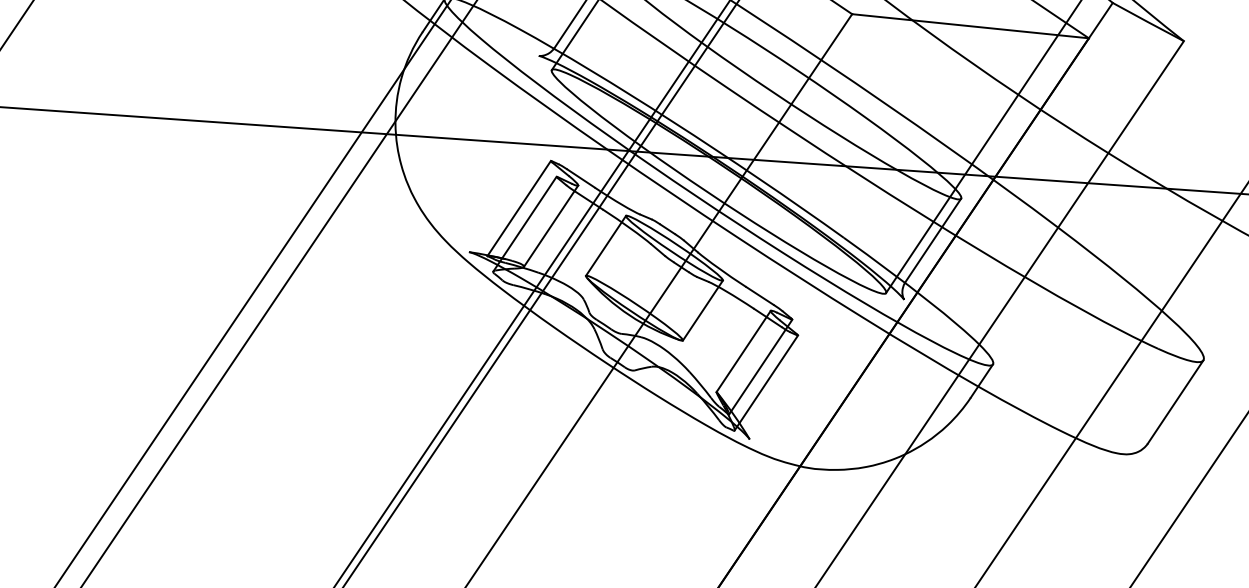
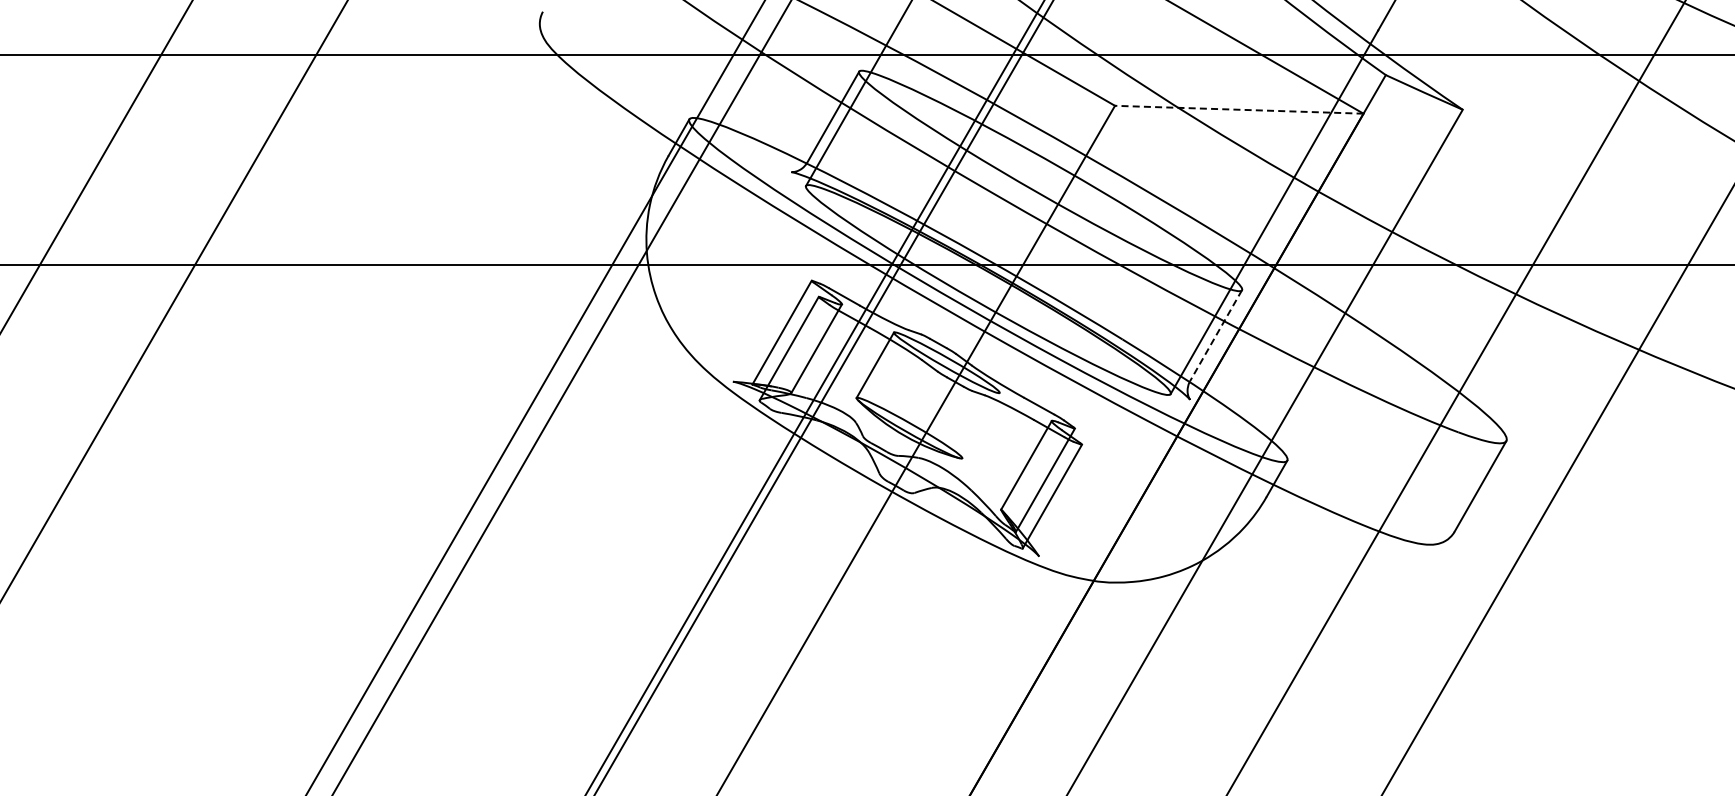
line: (969, 25) -> (1238, 109), solid -> dashed
line: (932, 241) -> (1215, 336), solid -> dashed
line: (702, 310) -> (980, 425), removed

